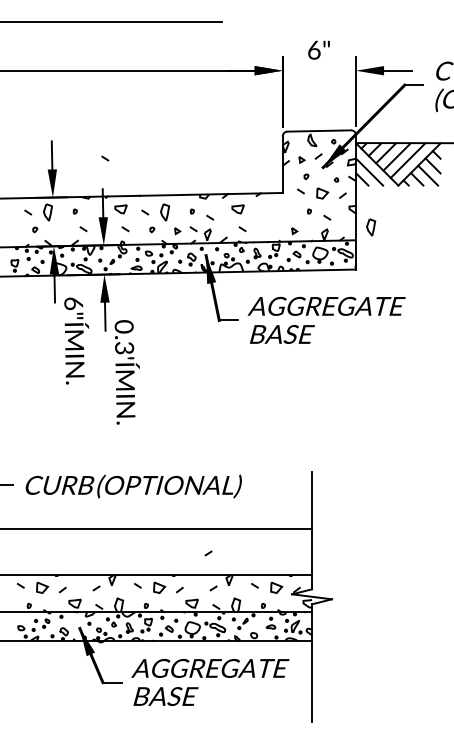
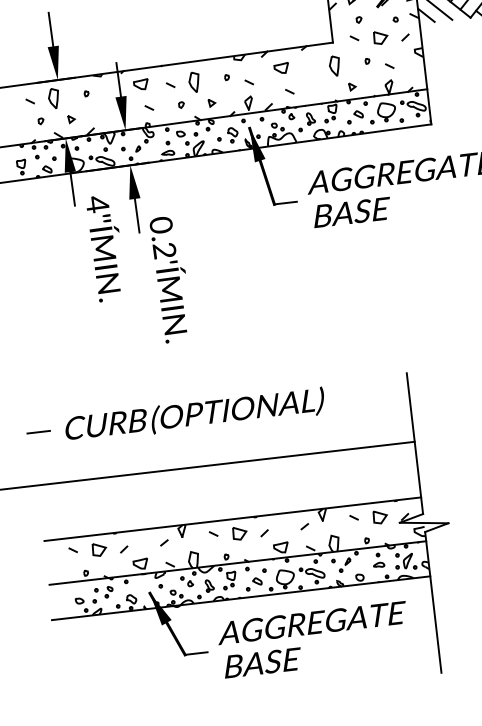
line: (105, 158) -> (115, 25), removed
part: (371, 227) -> (335, 66), moved
line: (83, 229) -> (98, 114), removed
line: (193, 229) -> (230, 98), removed
part: (60, 231) -> (71, 119), added
text: (73, 303) -> (97, 204), 6"ÍMIN. -> 4"ÍMIN.
text: (121, 348) -> (161, 251), 0.3'ÍMIN. -> 0.2'ÍMIN.
line: (208, 553) -> (293, 485), removed

